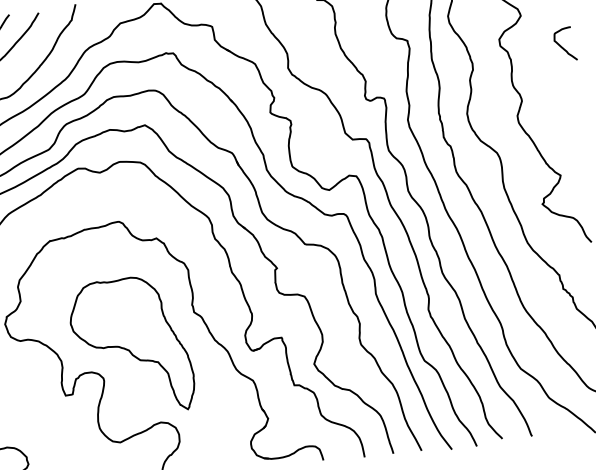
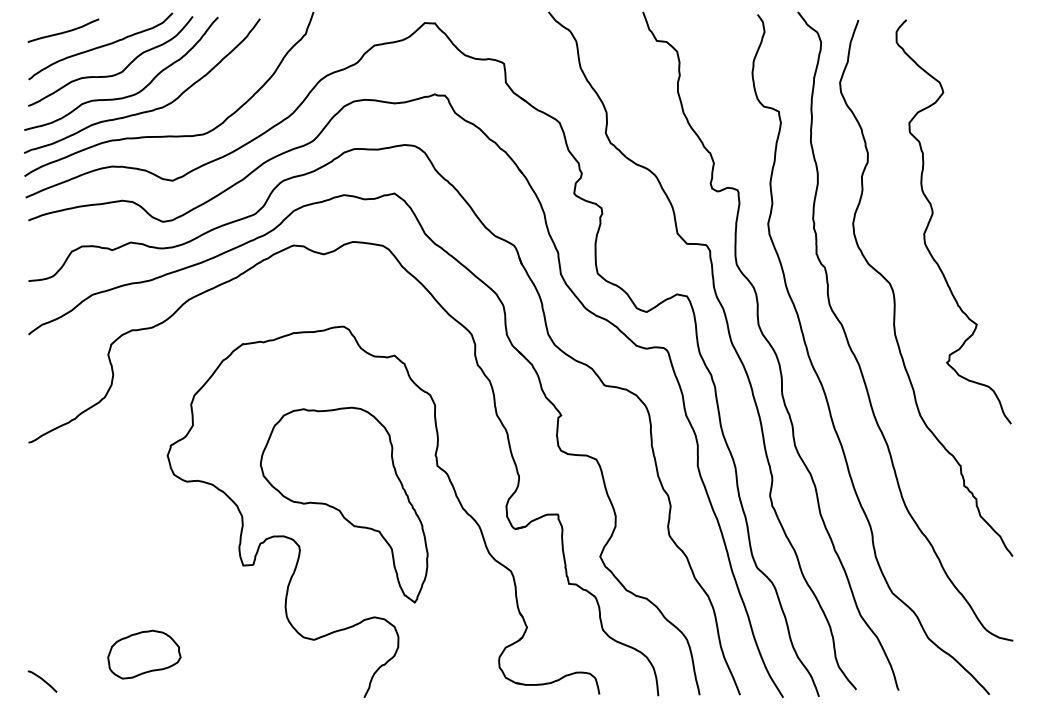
curve: (562, 46) -> (997, 142), removed

